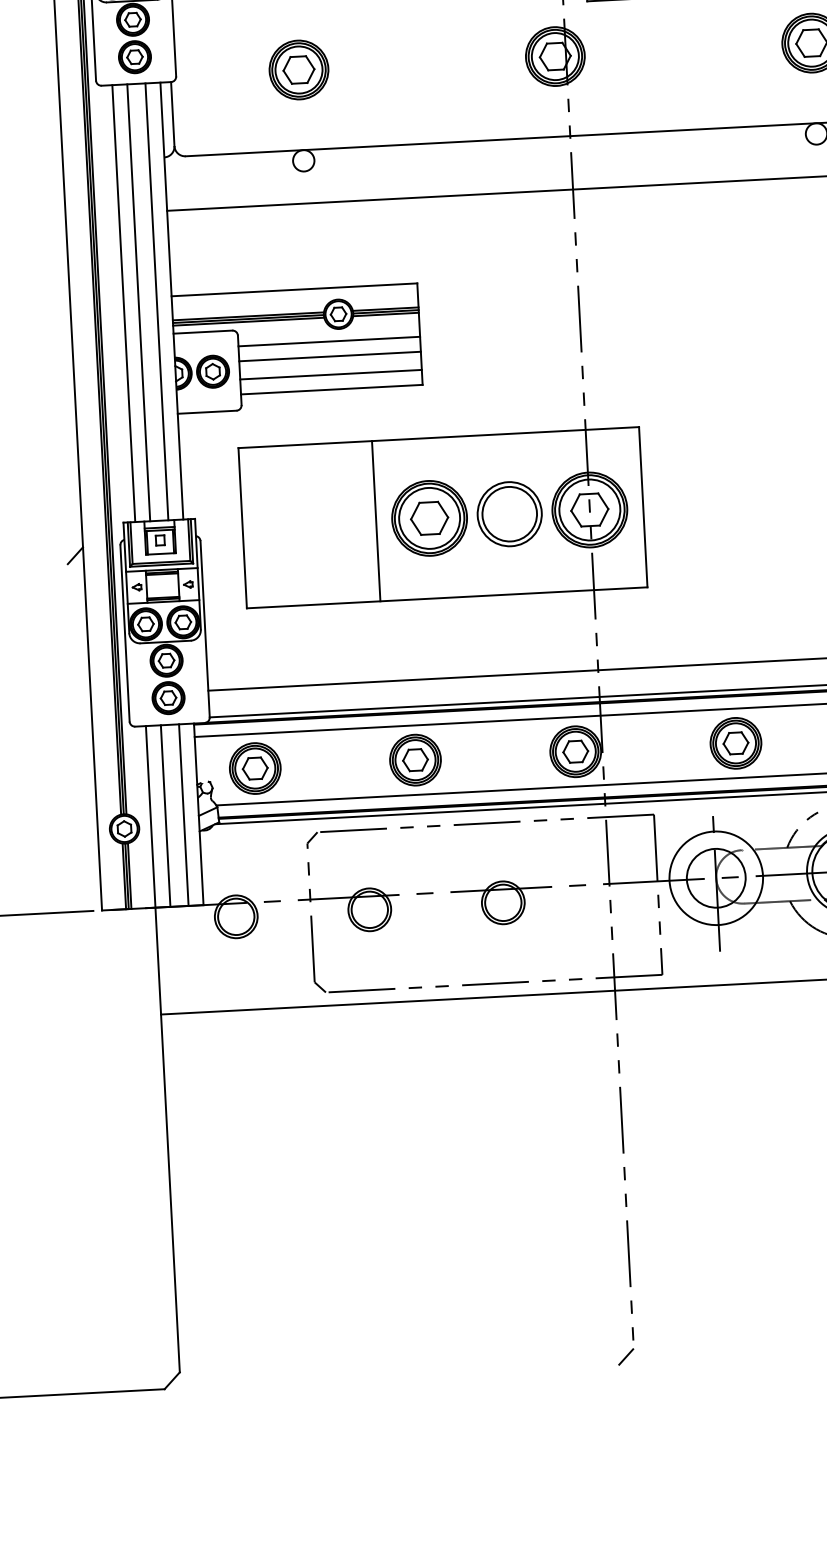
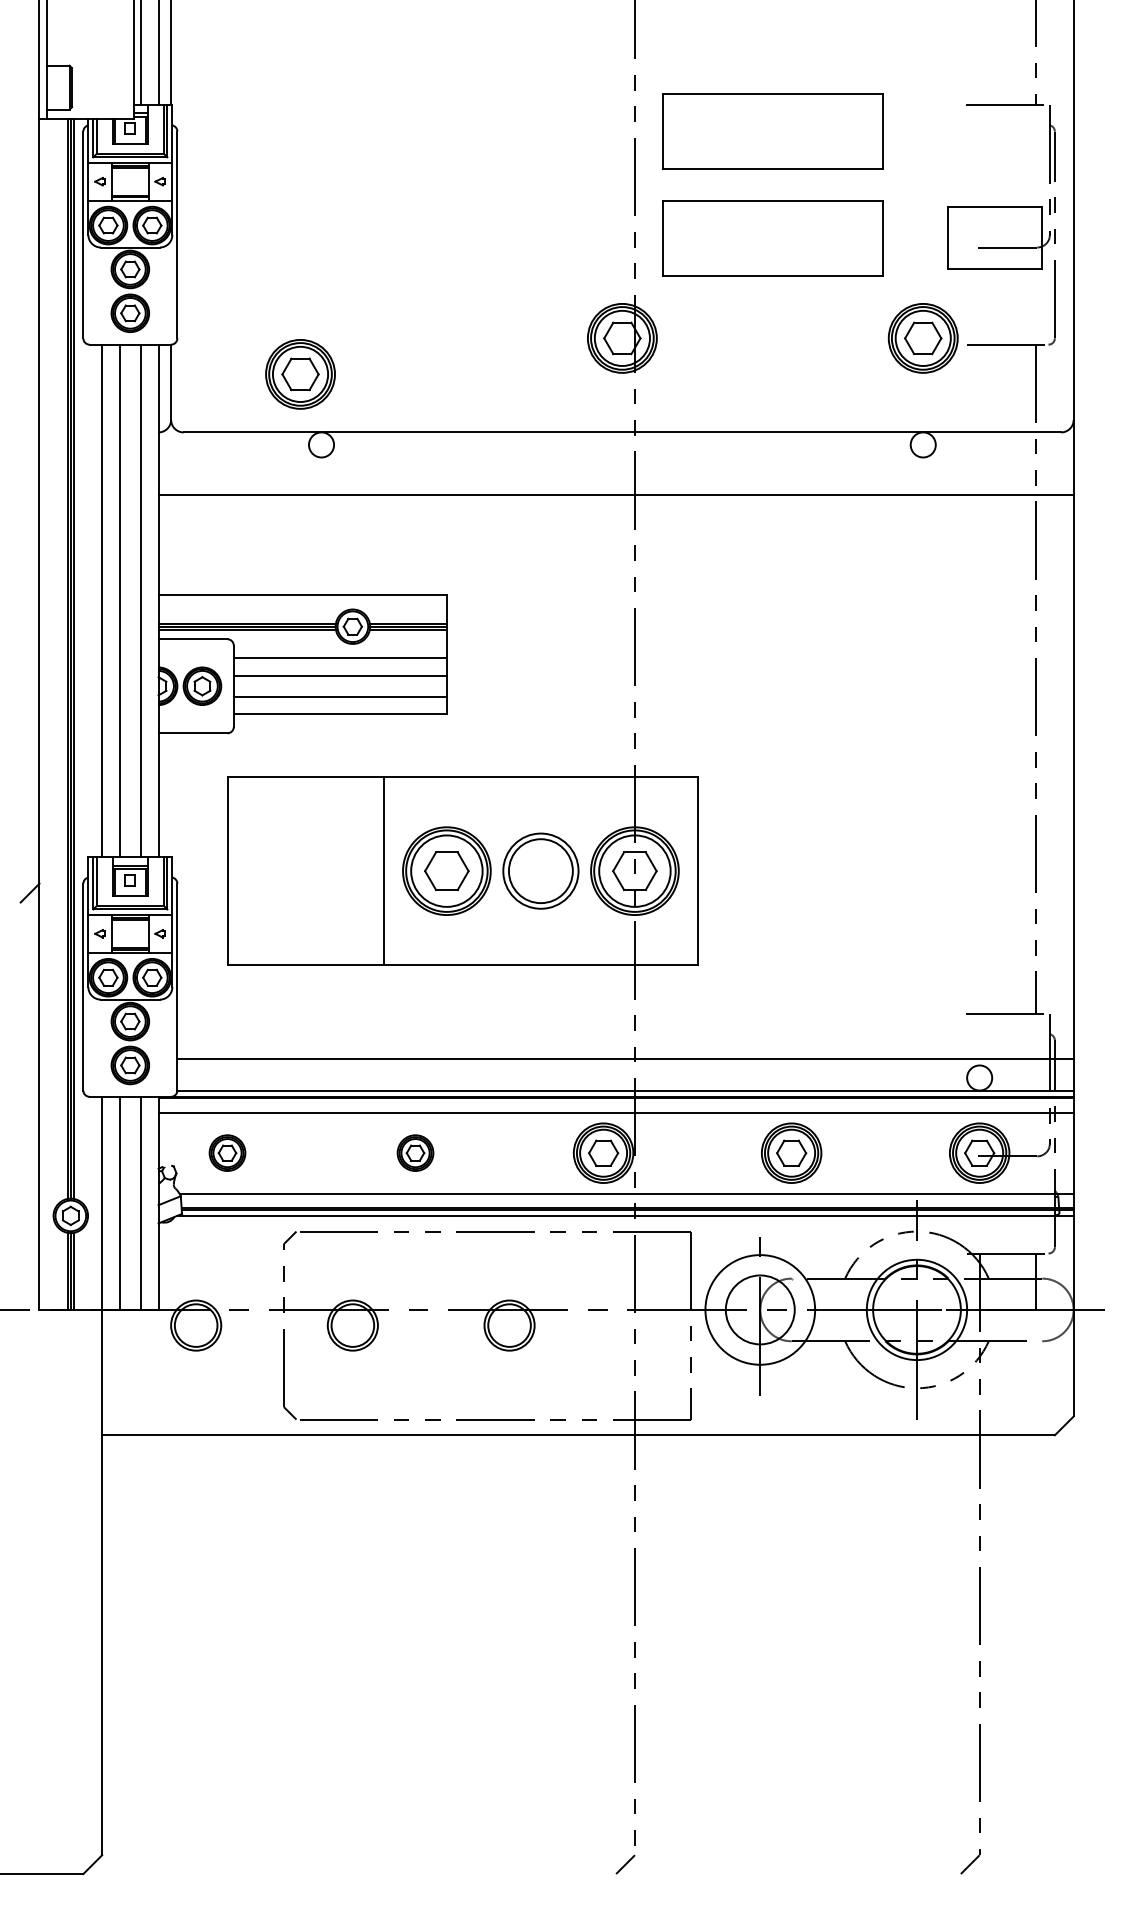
part: (298, 70) -> (300, 374), moved
part: (415, 759) -> (415, 1152), size x0.6
part: (255, 767) -> (227, 1152), size x0.6

